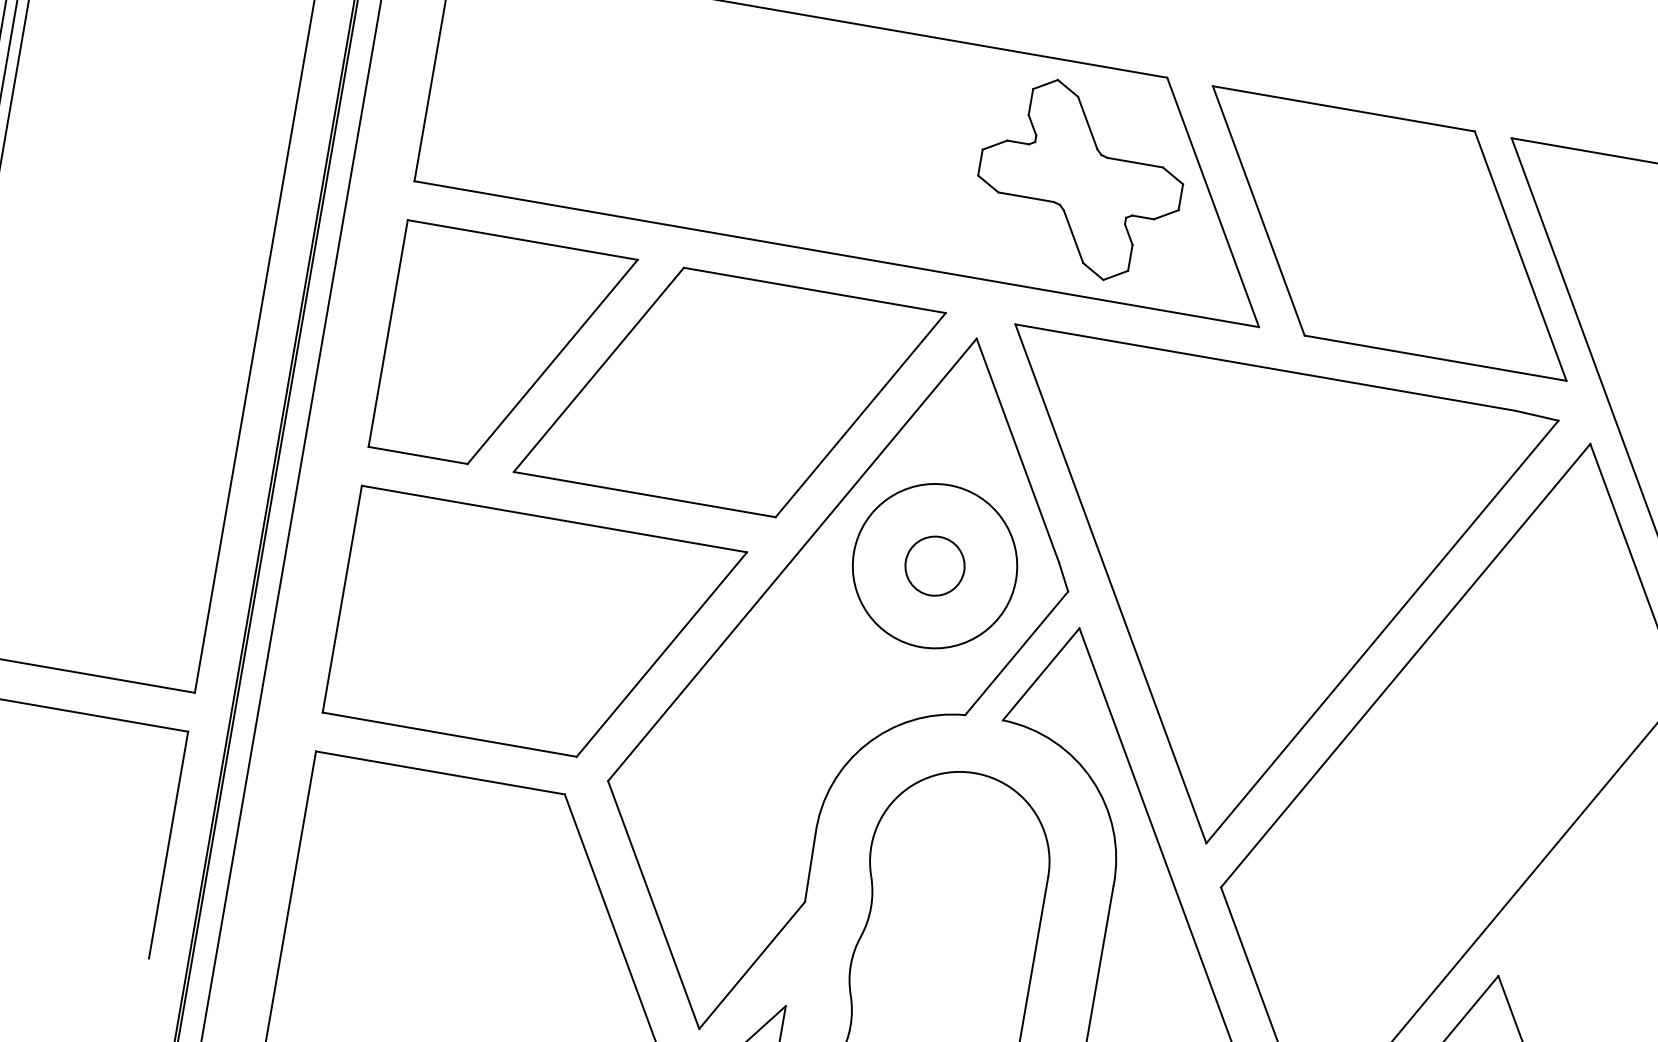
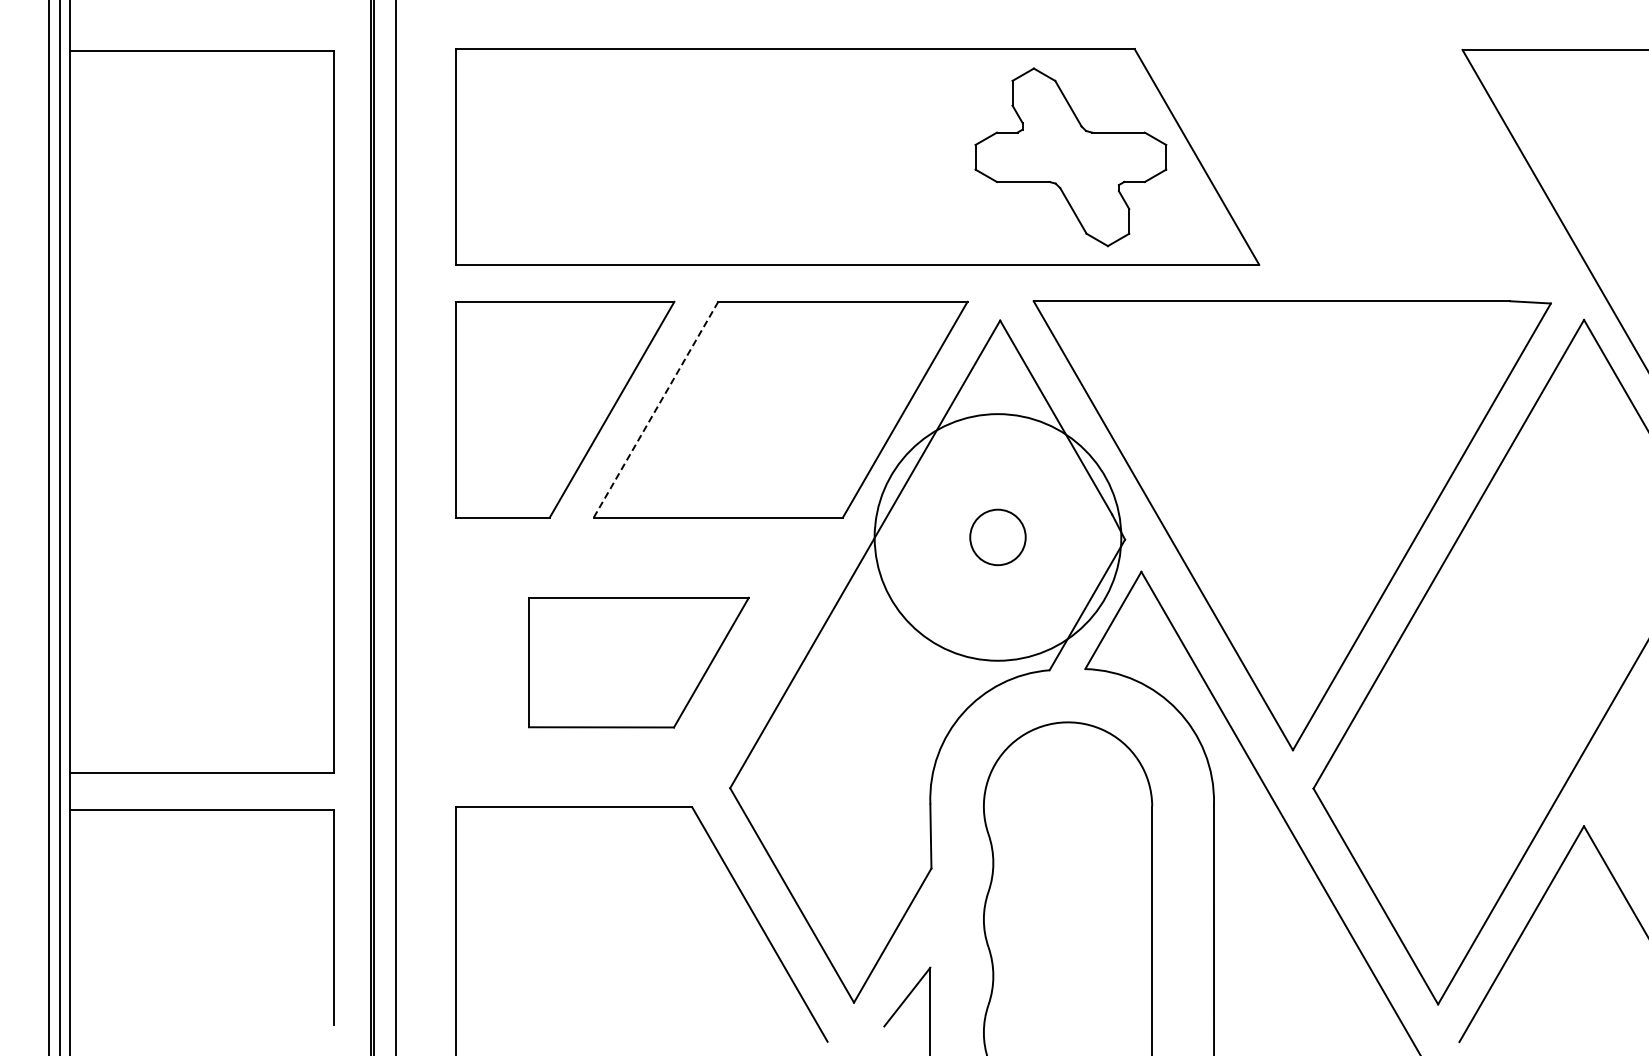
part: (1389, 233) -> (1364, 157), removed
line: (599, 369) -> (656, 409), solid -> dashed
circle: (934, 566) -> (997, 537), size x1.6
part: (534, 632) -> (638, 662), size x0.6

